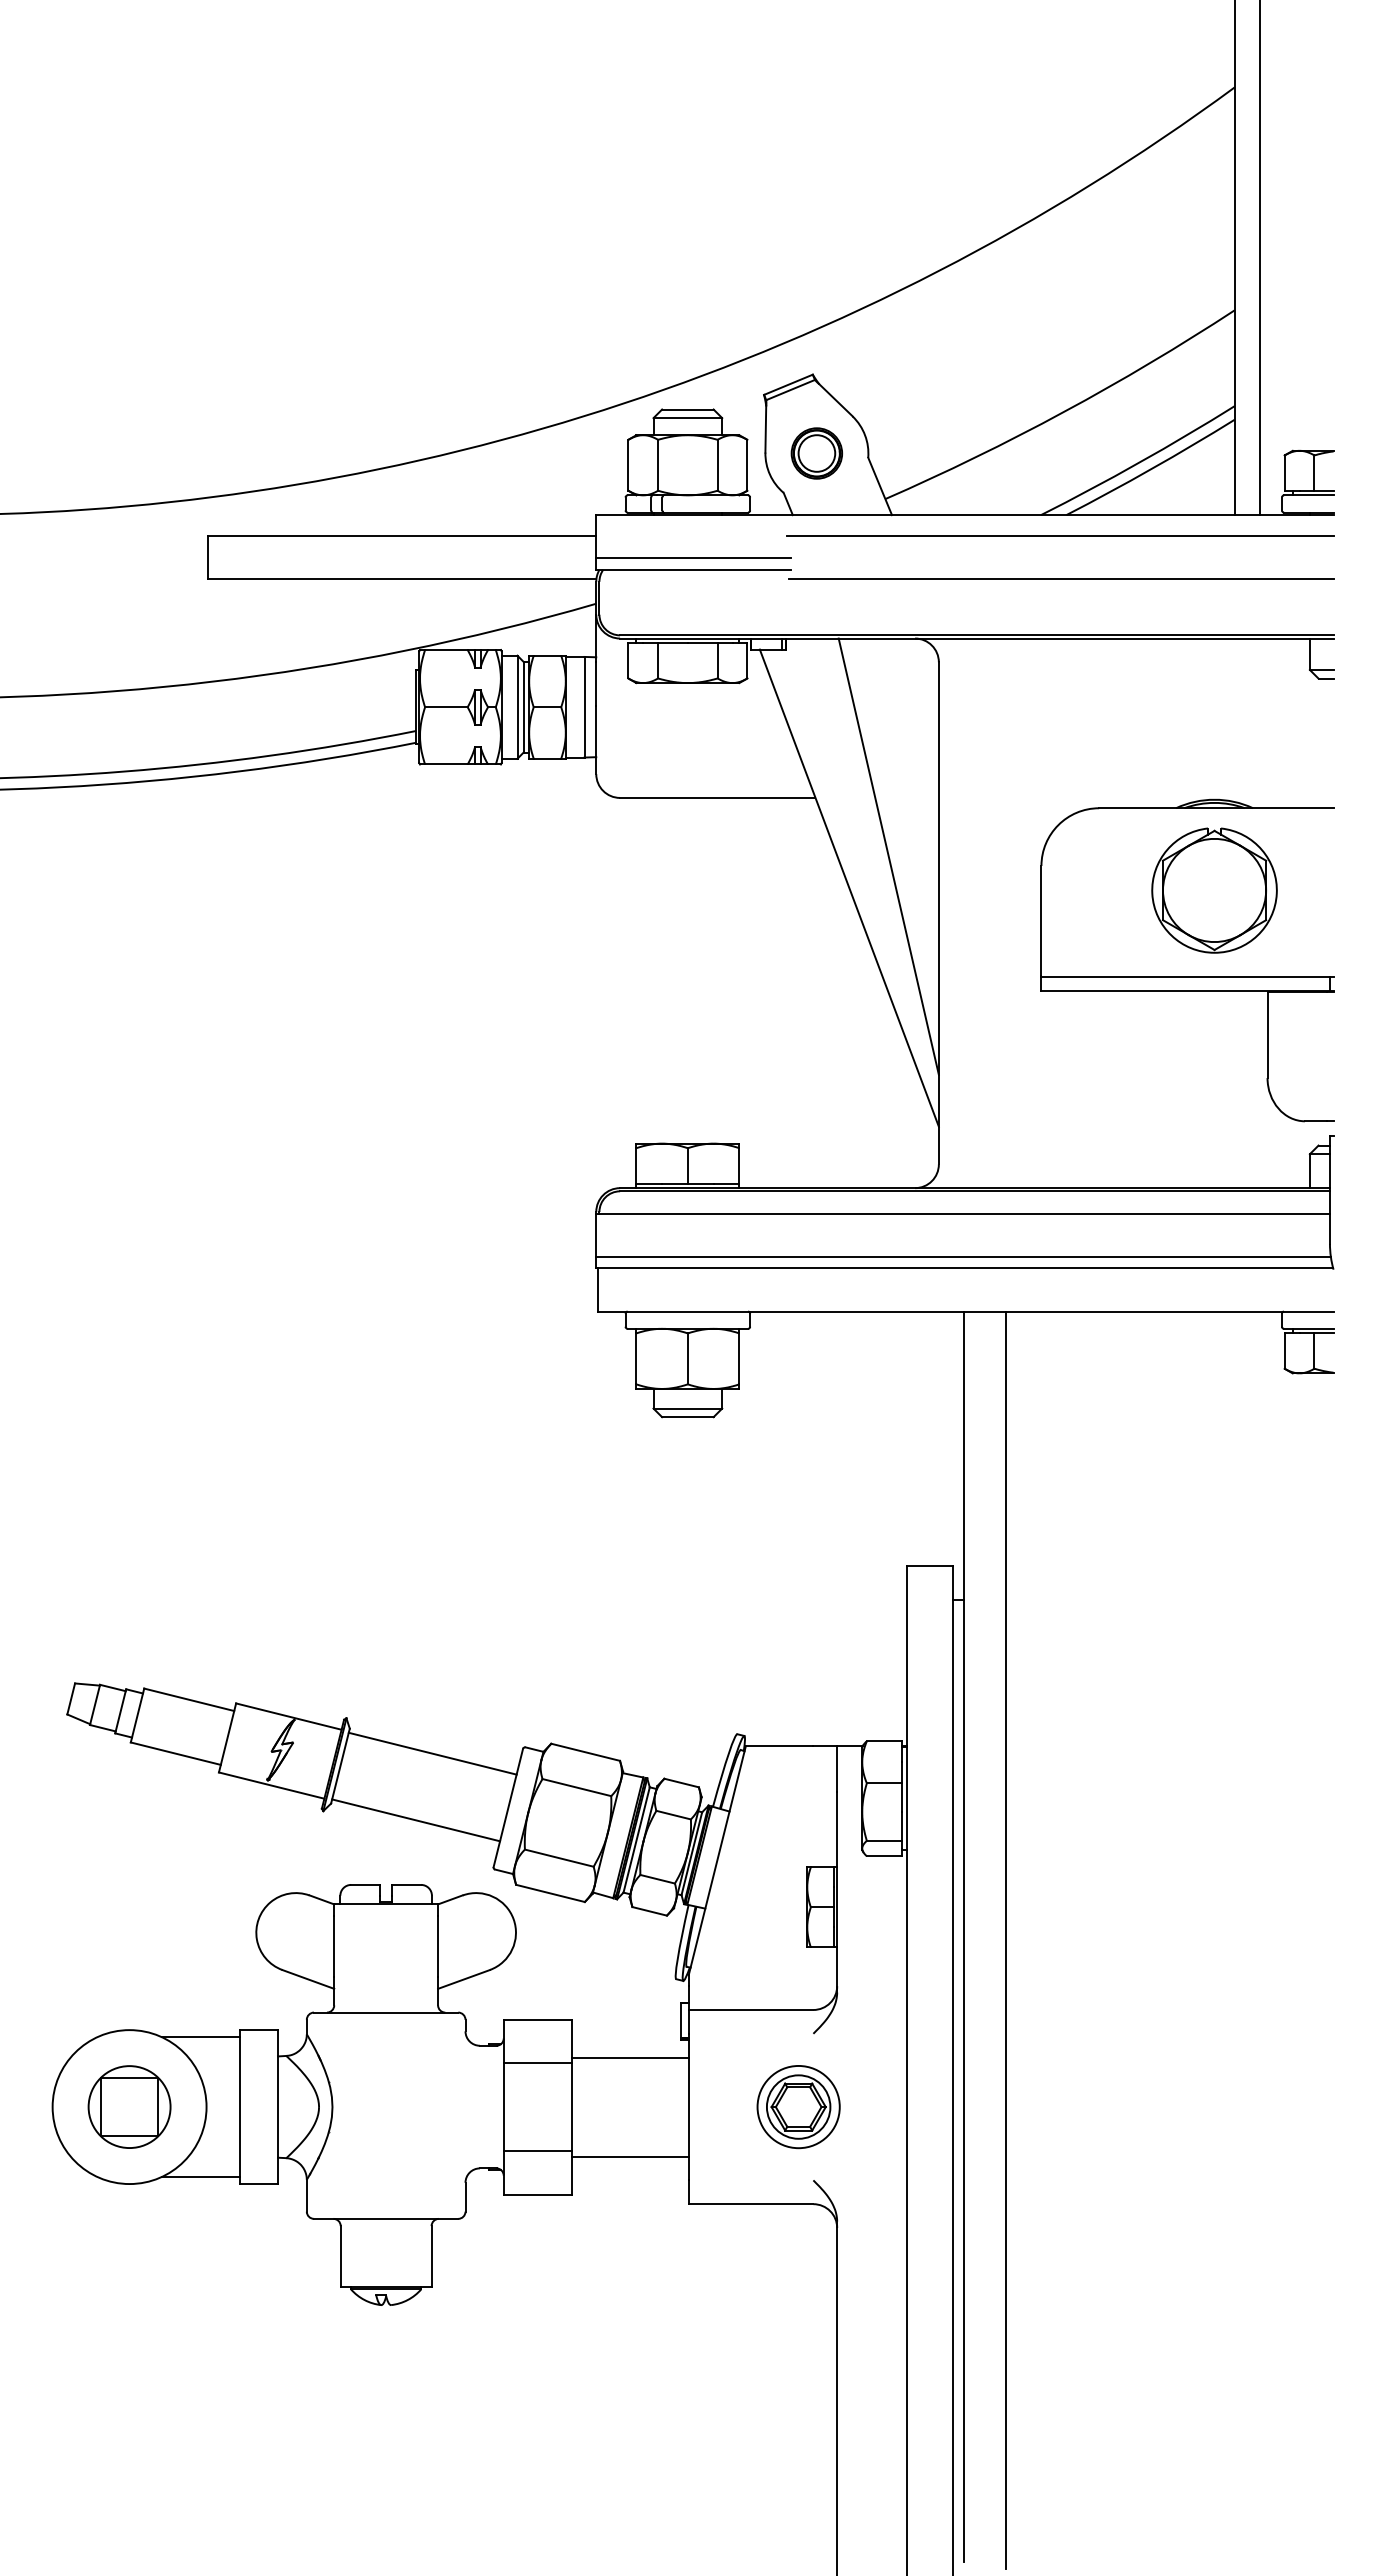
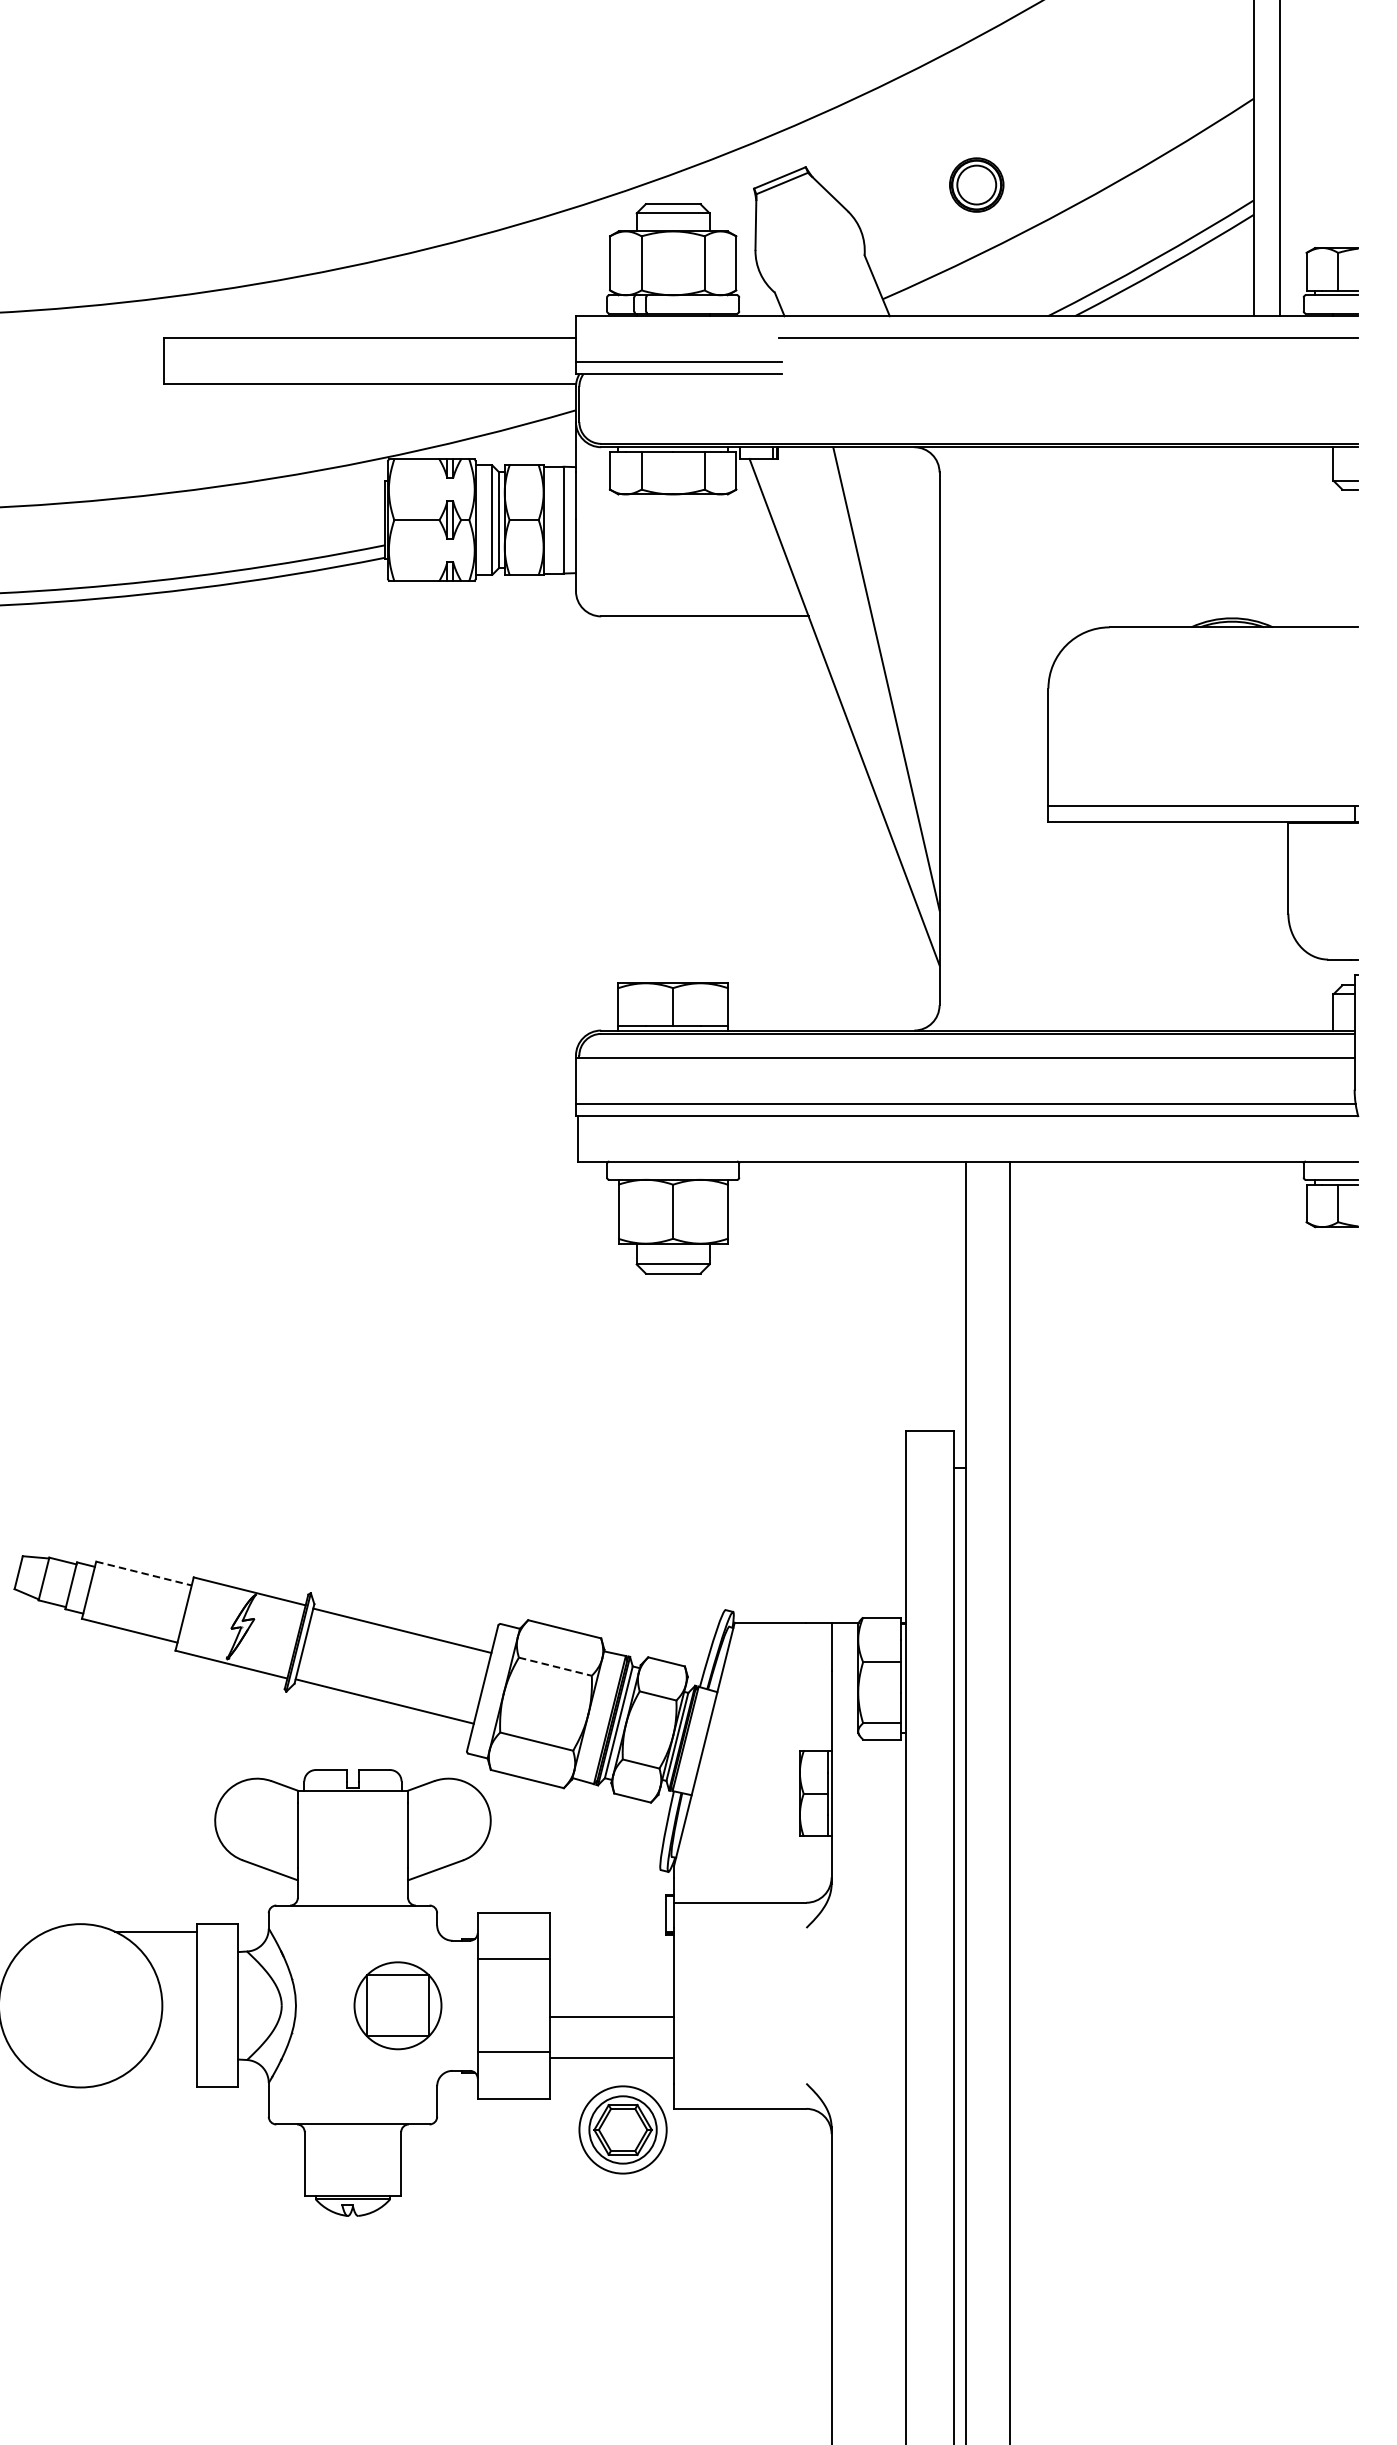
part: (816, 453) -> (976, 185), moved
line: (1061, 578) -> (1069, 383), removed
part: (1214, 890) -> (1232, 714), removed
line: (189, 1699) -> (144, 1573), solid -> dashed
line: (577, 1787) -> (556, 1666), solid -> dashed
line: (629, 2057) -> (611, 2016), moved
part: (129, 2106) -> (397, 2005), moved
part: (798, 2107) -> (622, 2130), moved
line: (200, 2176) -> (155, 2079), removed

